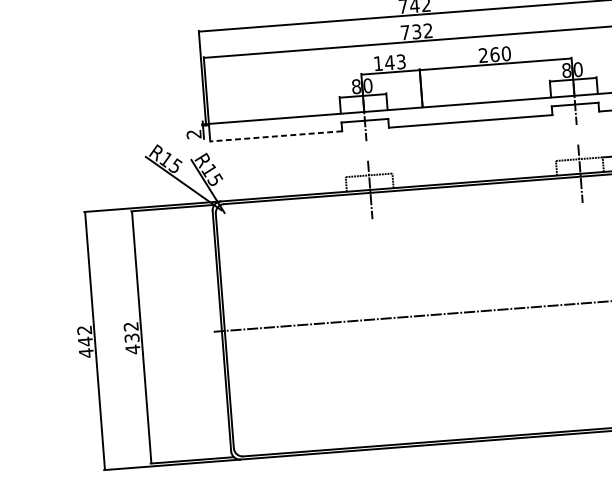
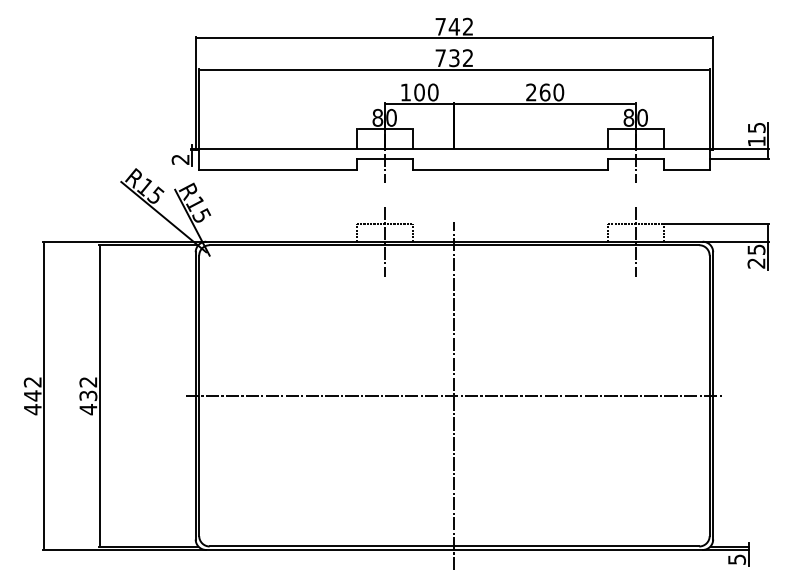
text: (394, 62) -> (425, 92), 143 -> 100
line: (276, 136) -> (278, 169), dashed -> solid
line: (438, 314) -> (454, 395), added

